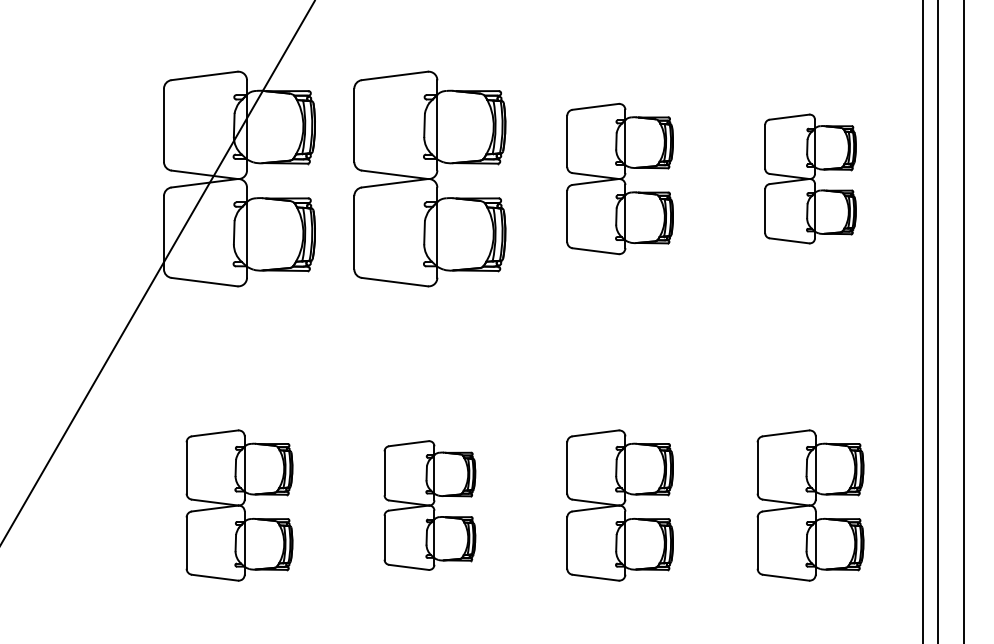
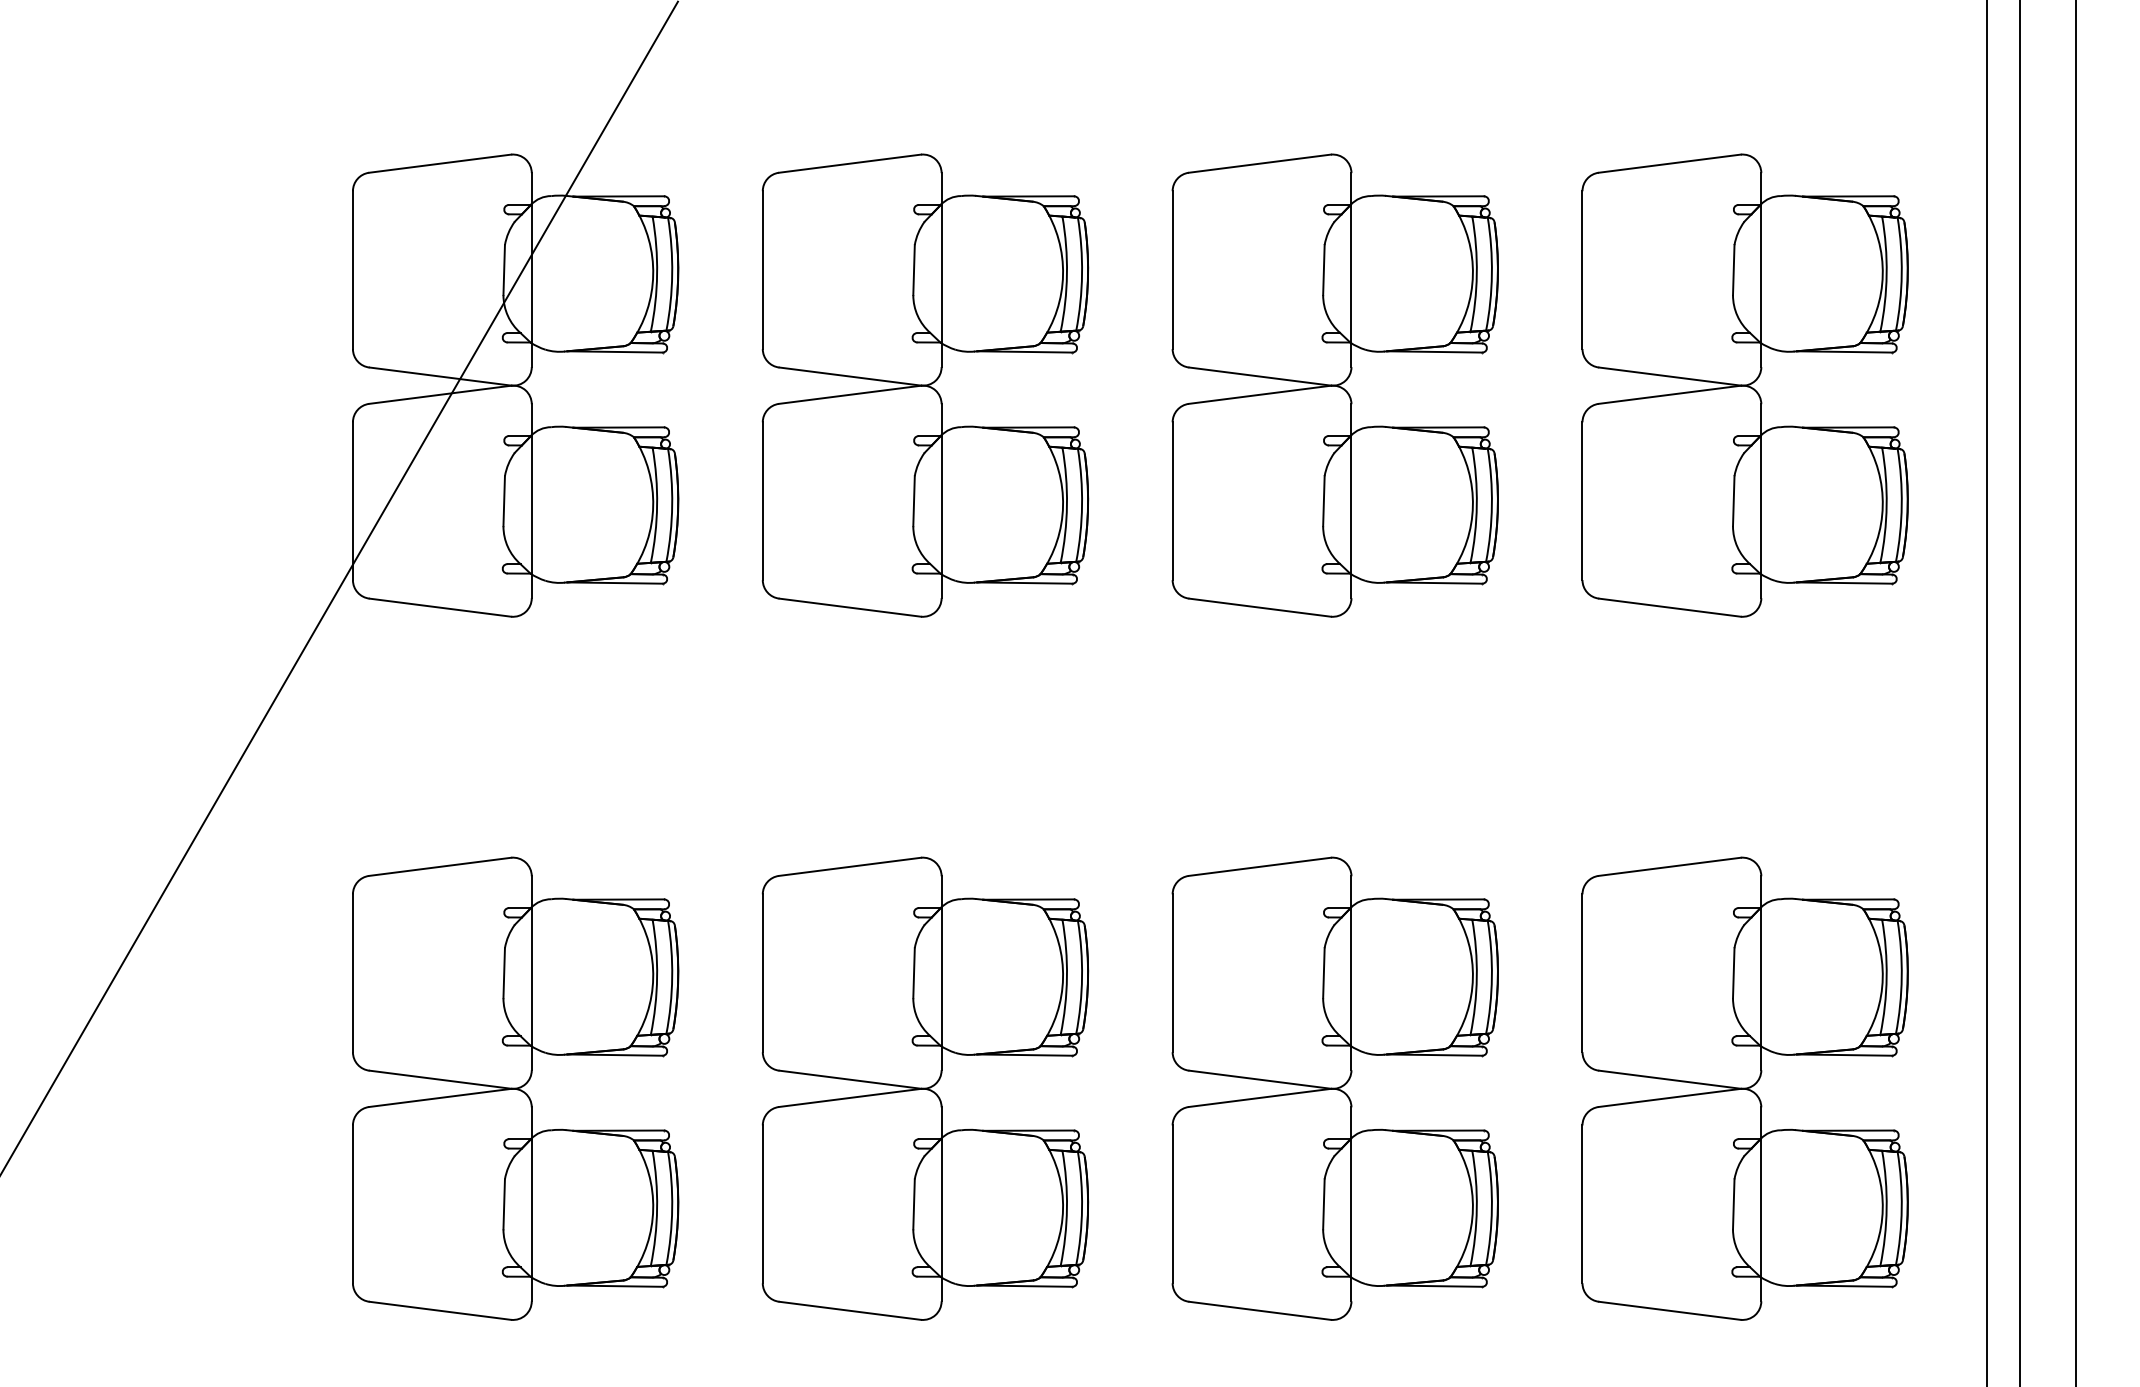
part: (619, 178) -> (1333, 384), size x1.43
part: (810, 178) -> (1745, 384), size x1.67
part: (239, 505) -> (515, 1088), size x1.43
part: (429, 505) -> (924, 1088), size x1.67
part: (619, 505) -> (1333, 1088), size x1.43
part: (810, 505) -> (1745, 1088), size x1.43

